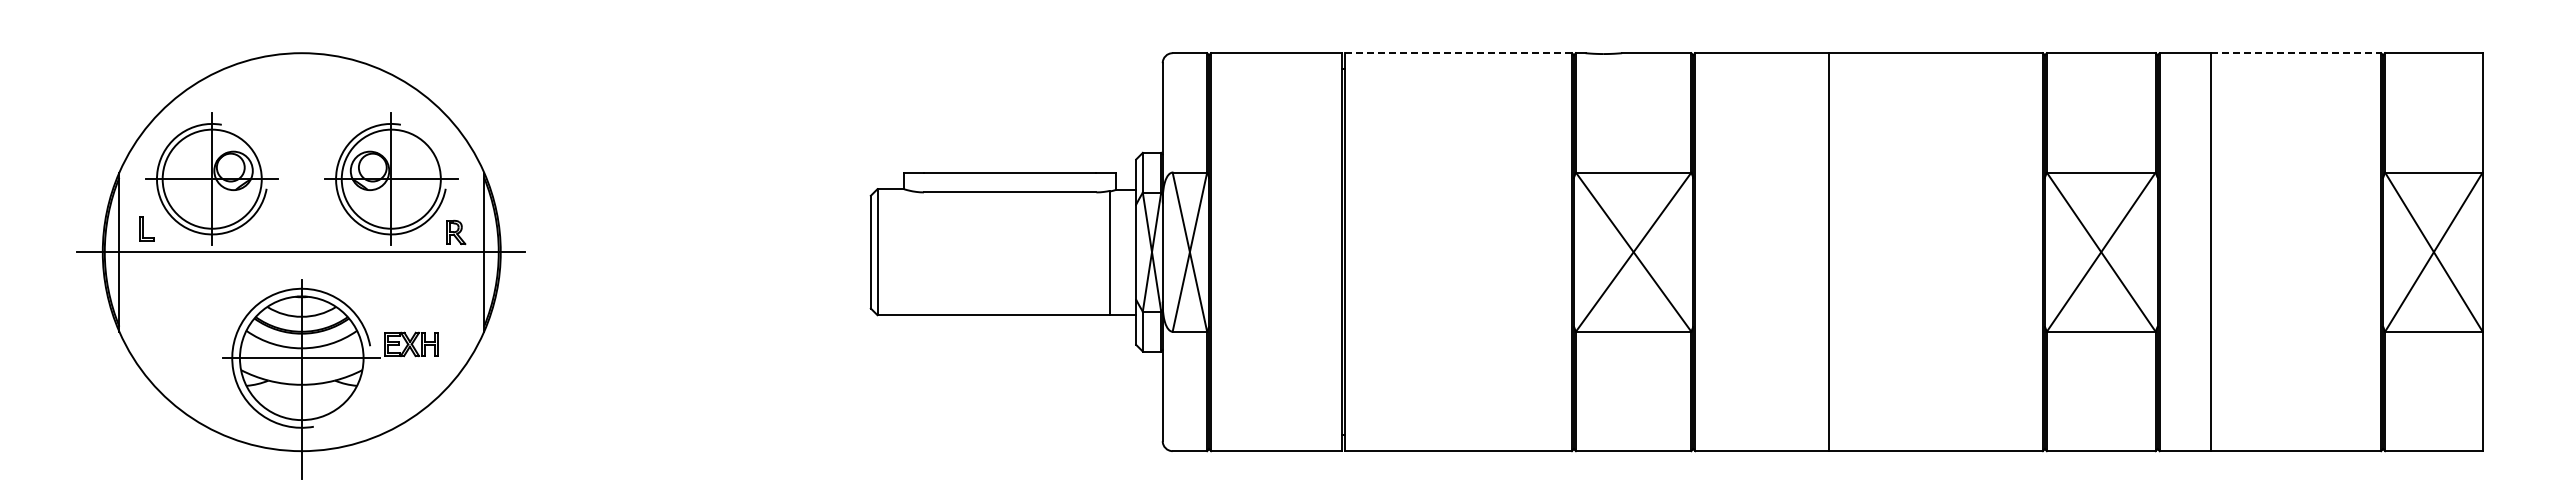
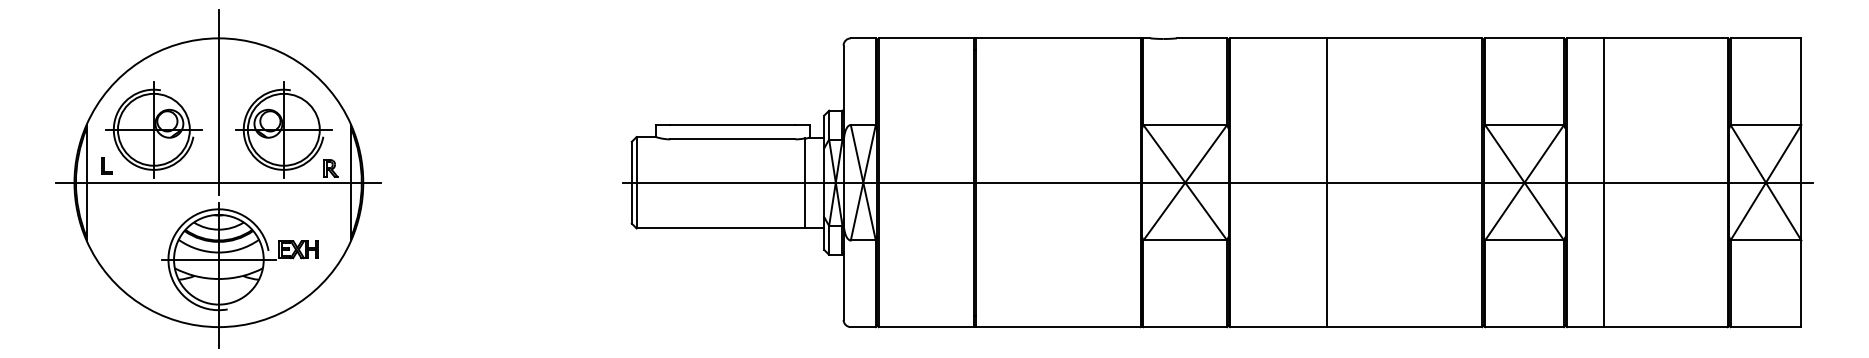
line: (1459, 53) -> (1058, 38), dashed -> solid
line: (2296, 53) -> (1666, 38), dashed -> solid
line: (301, 141) -> (218, 102), added
line: (1678, 252) -> (1217, 182), added

